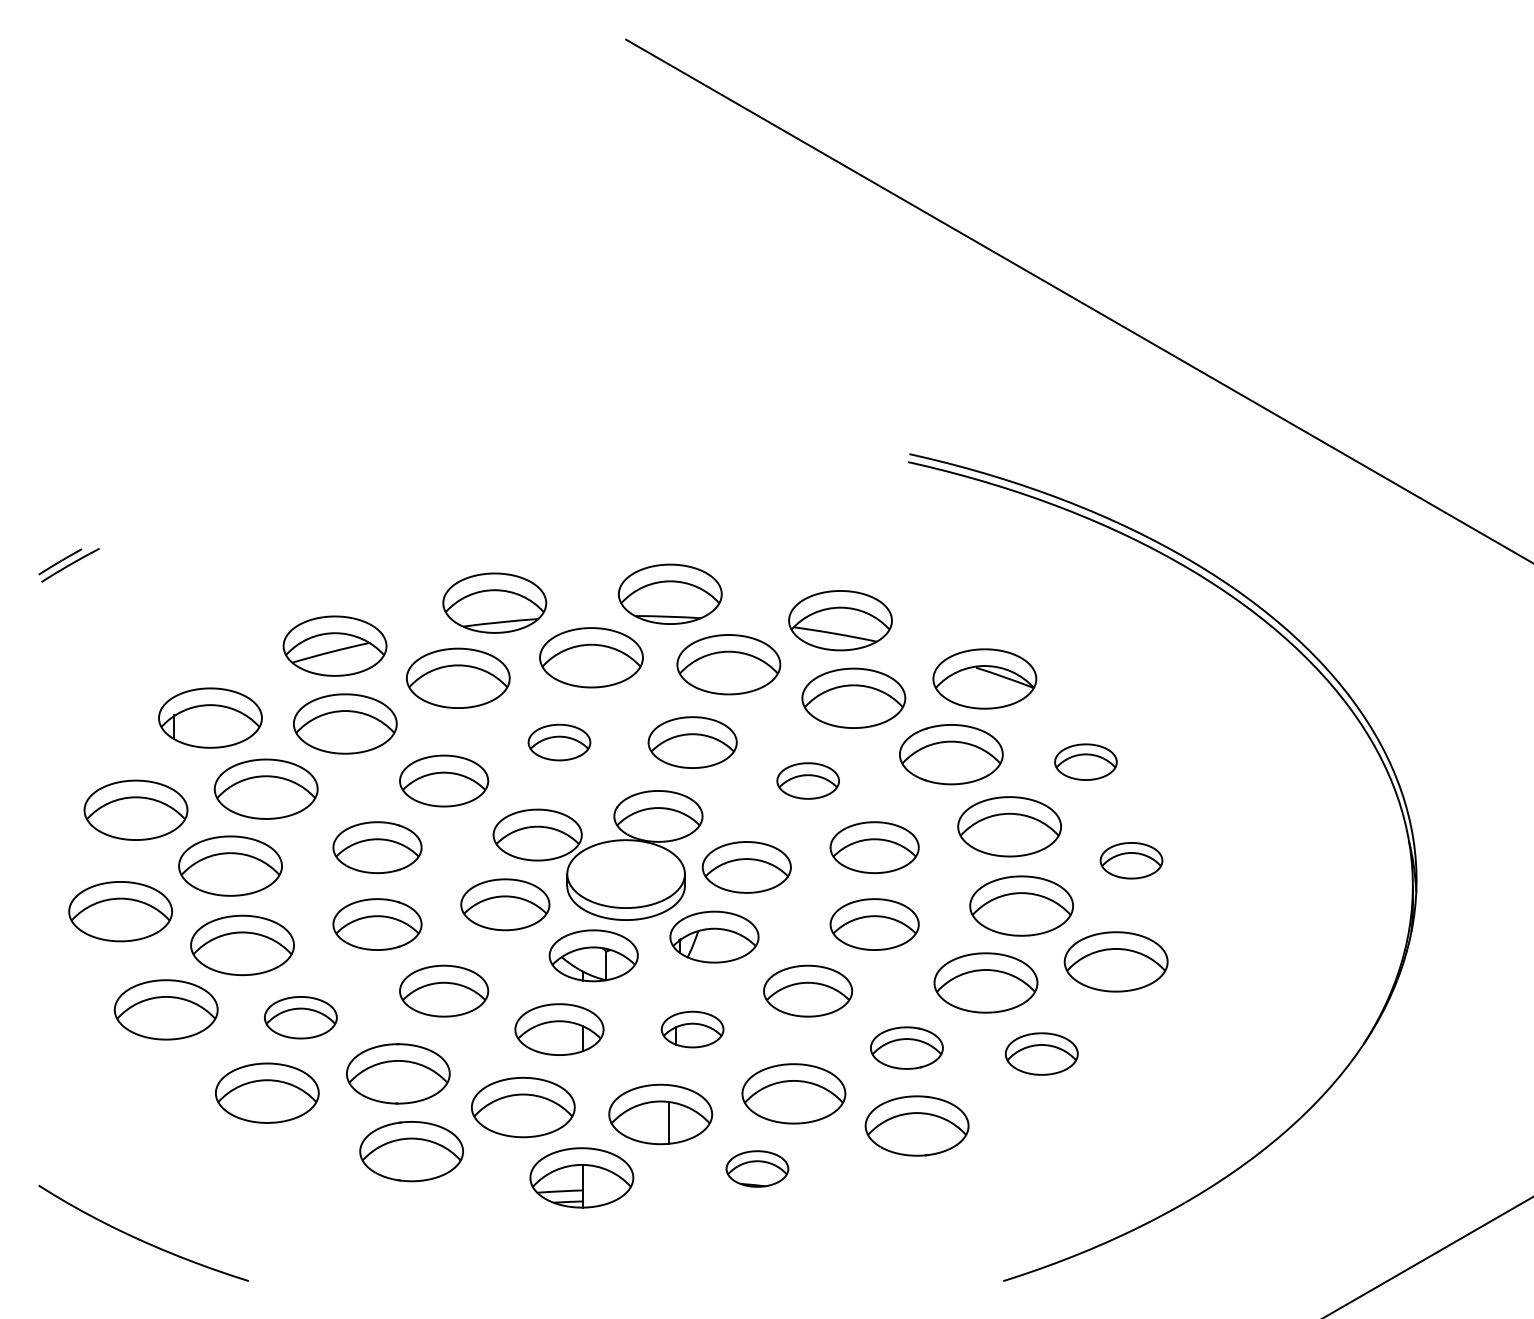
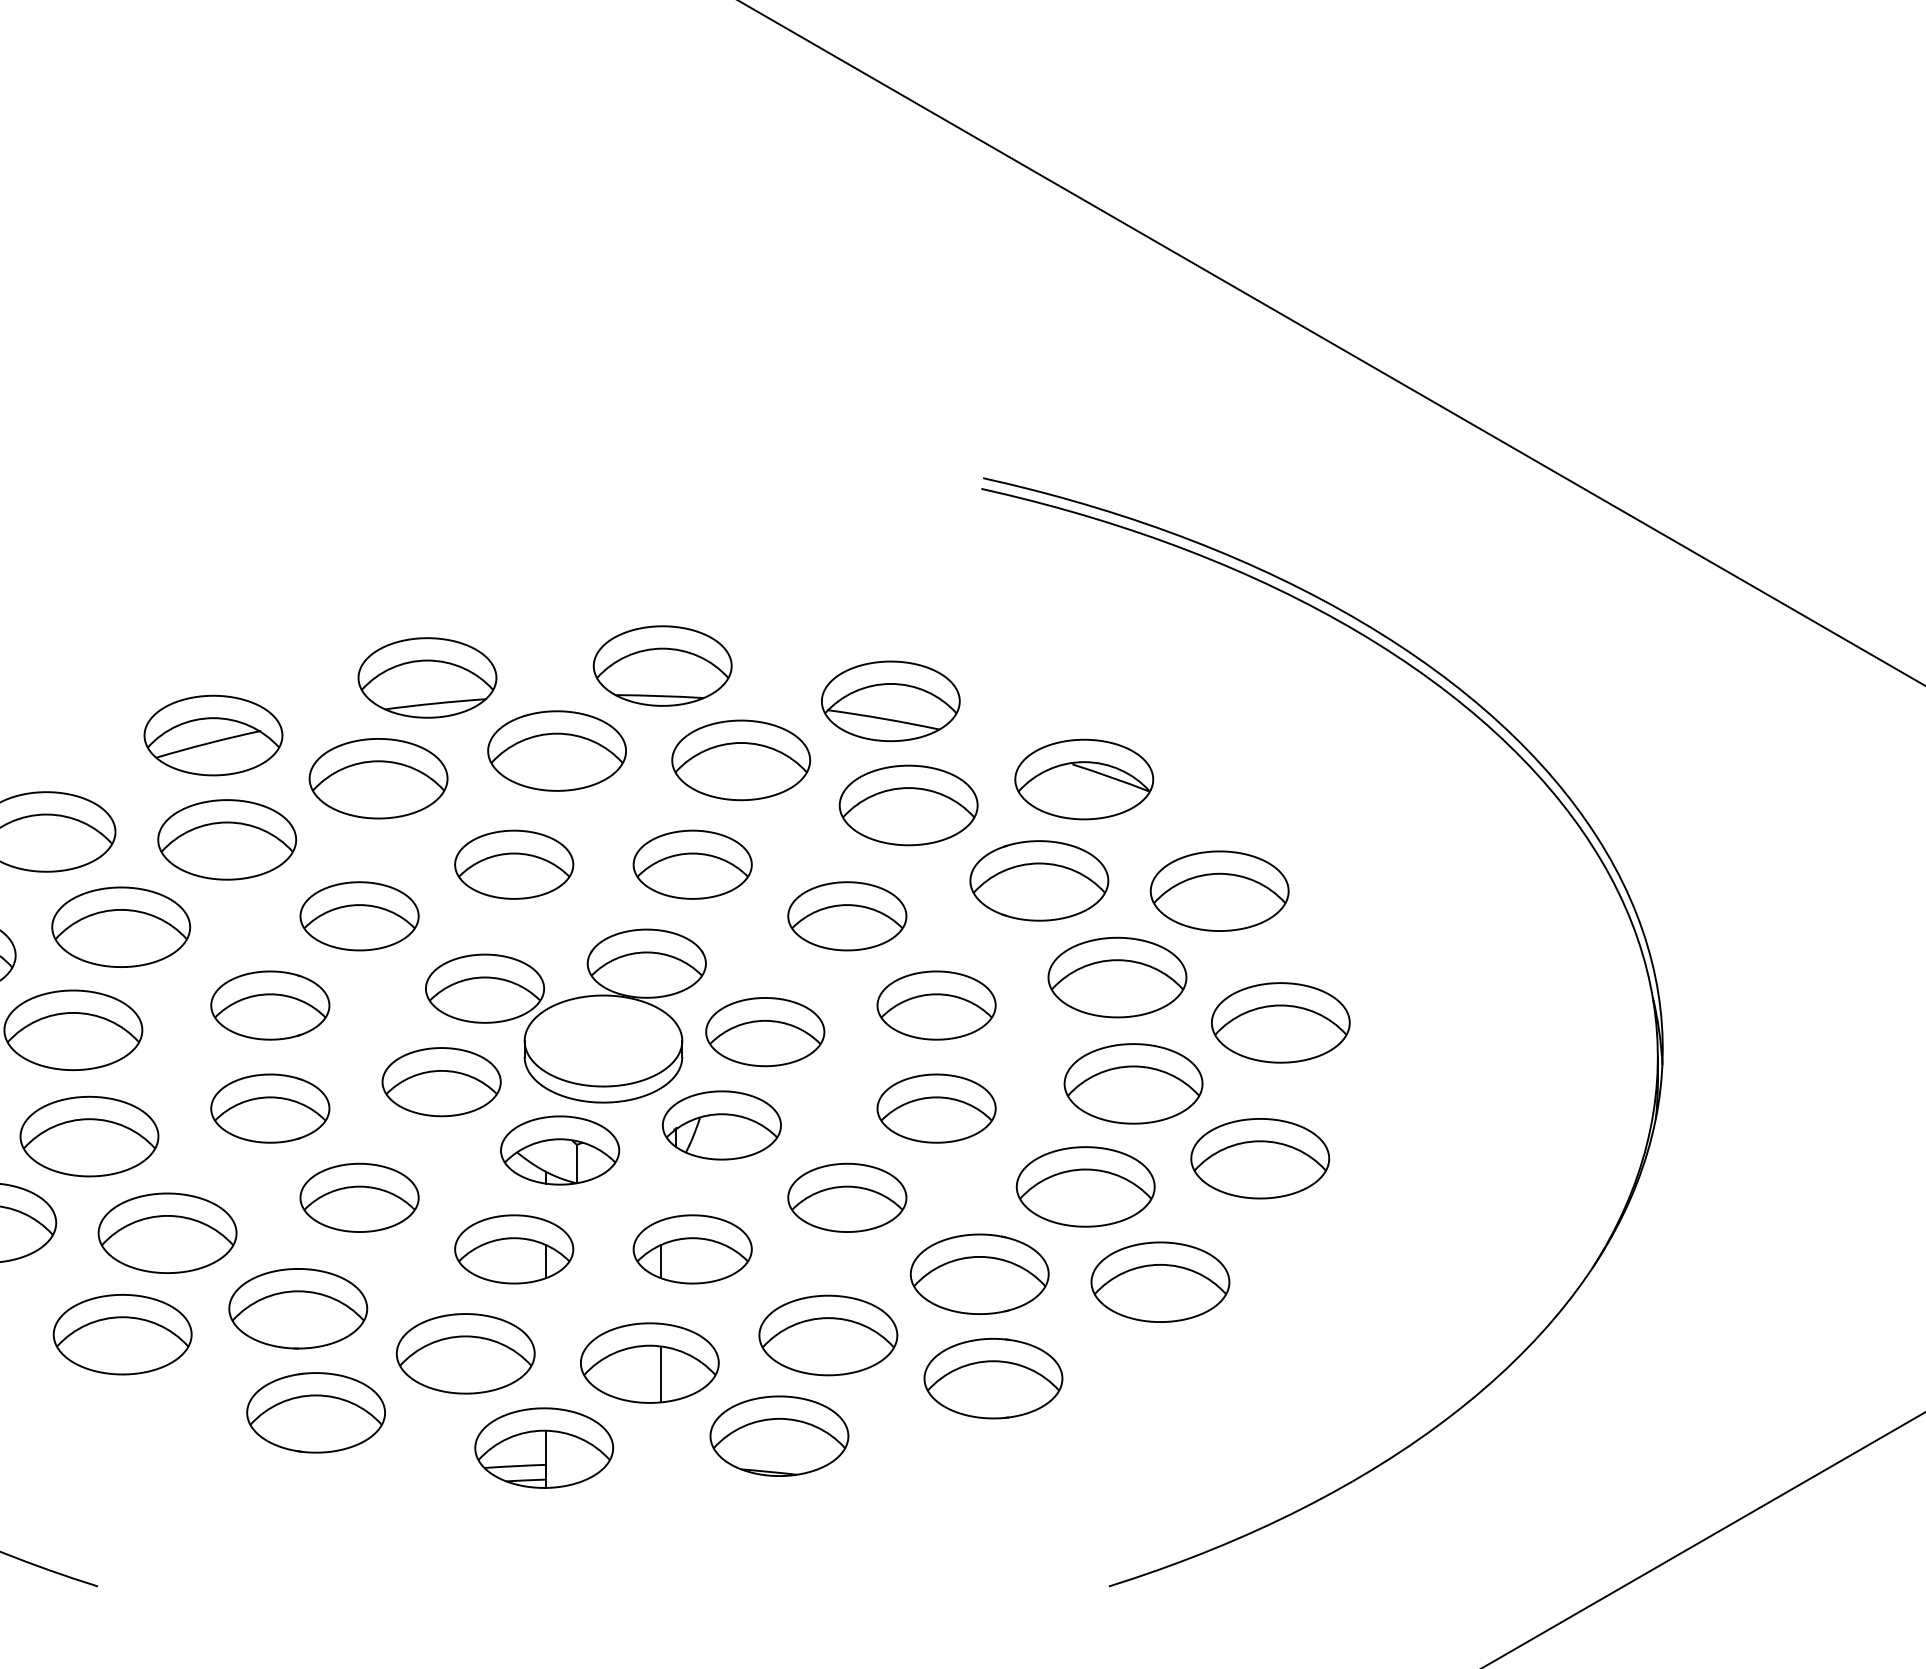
part: (559, 742) -> (514, 864), size x1.43
part: (1085, 761) -> (1219, 890), size x1.67
part: (808, 780) -> (847, 915), size x1.43
part: (1131, 860) -> (1280, 1022), size x1.67
part: (300, 1017) -> (167, 1233), size x1.43
part: (692, 1029) -> (692, 1249), size x1.43
part: (906, 1047) -> (979, 1273), size x1.43
part: (1041, 1053) -> (1160, 1281), size x1.43
part: (757, 1168) -> (779, 1435), size x1.67

